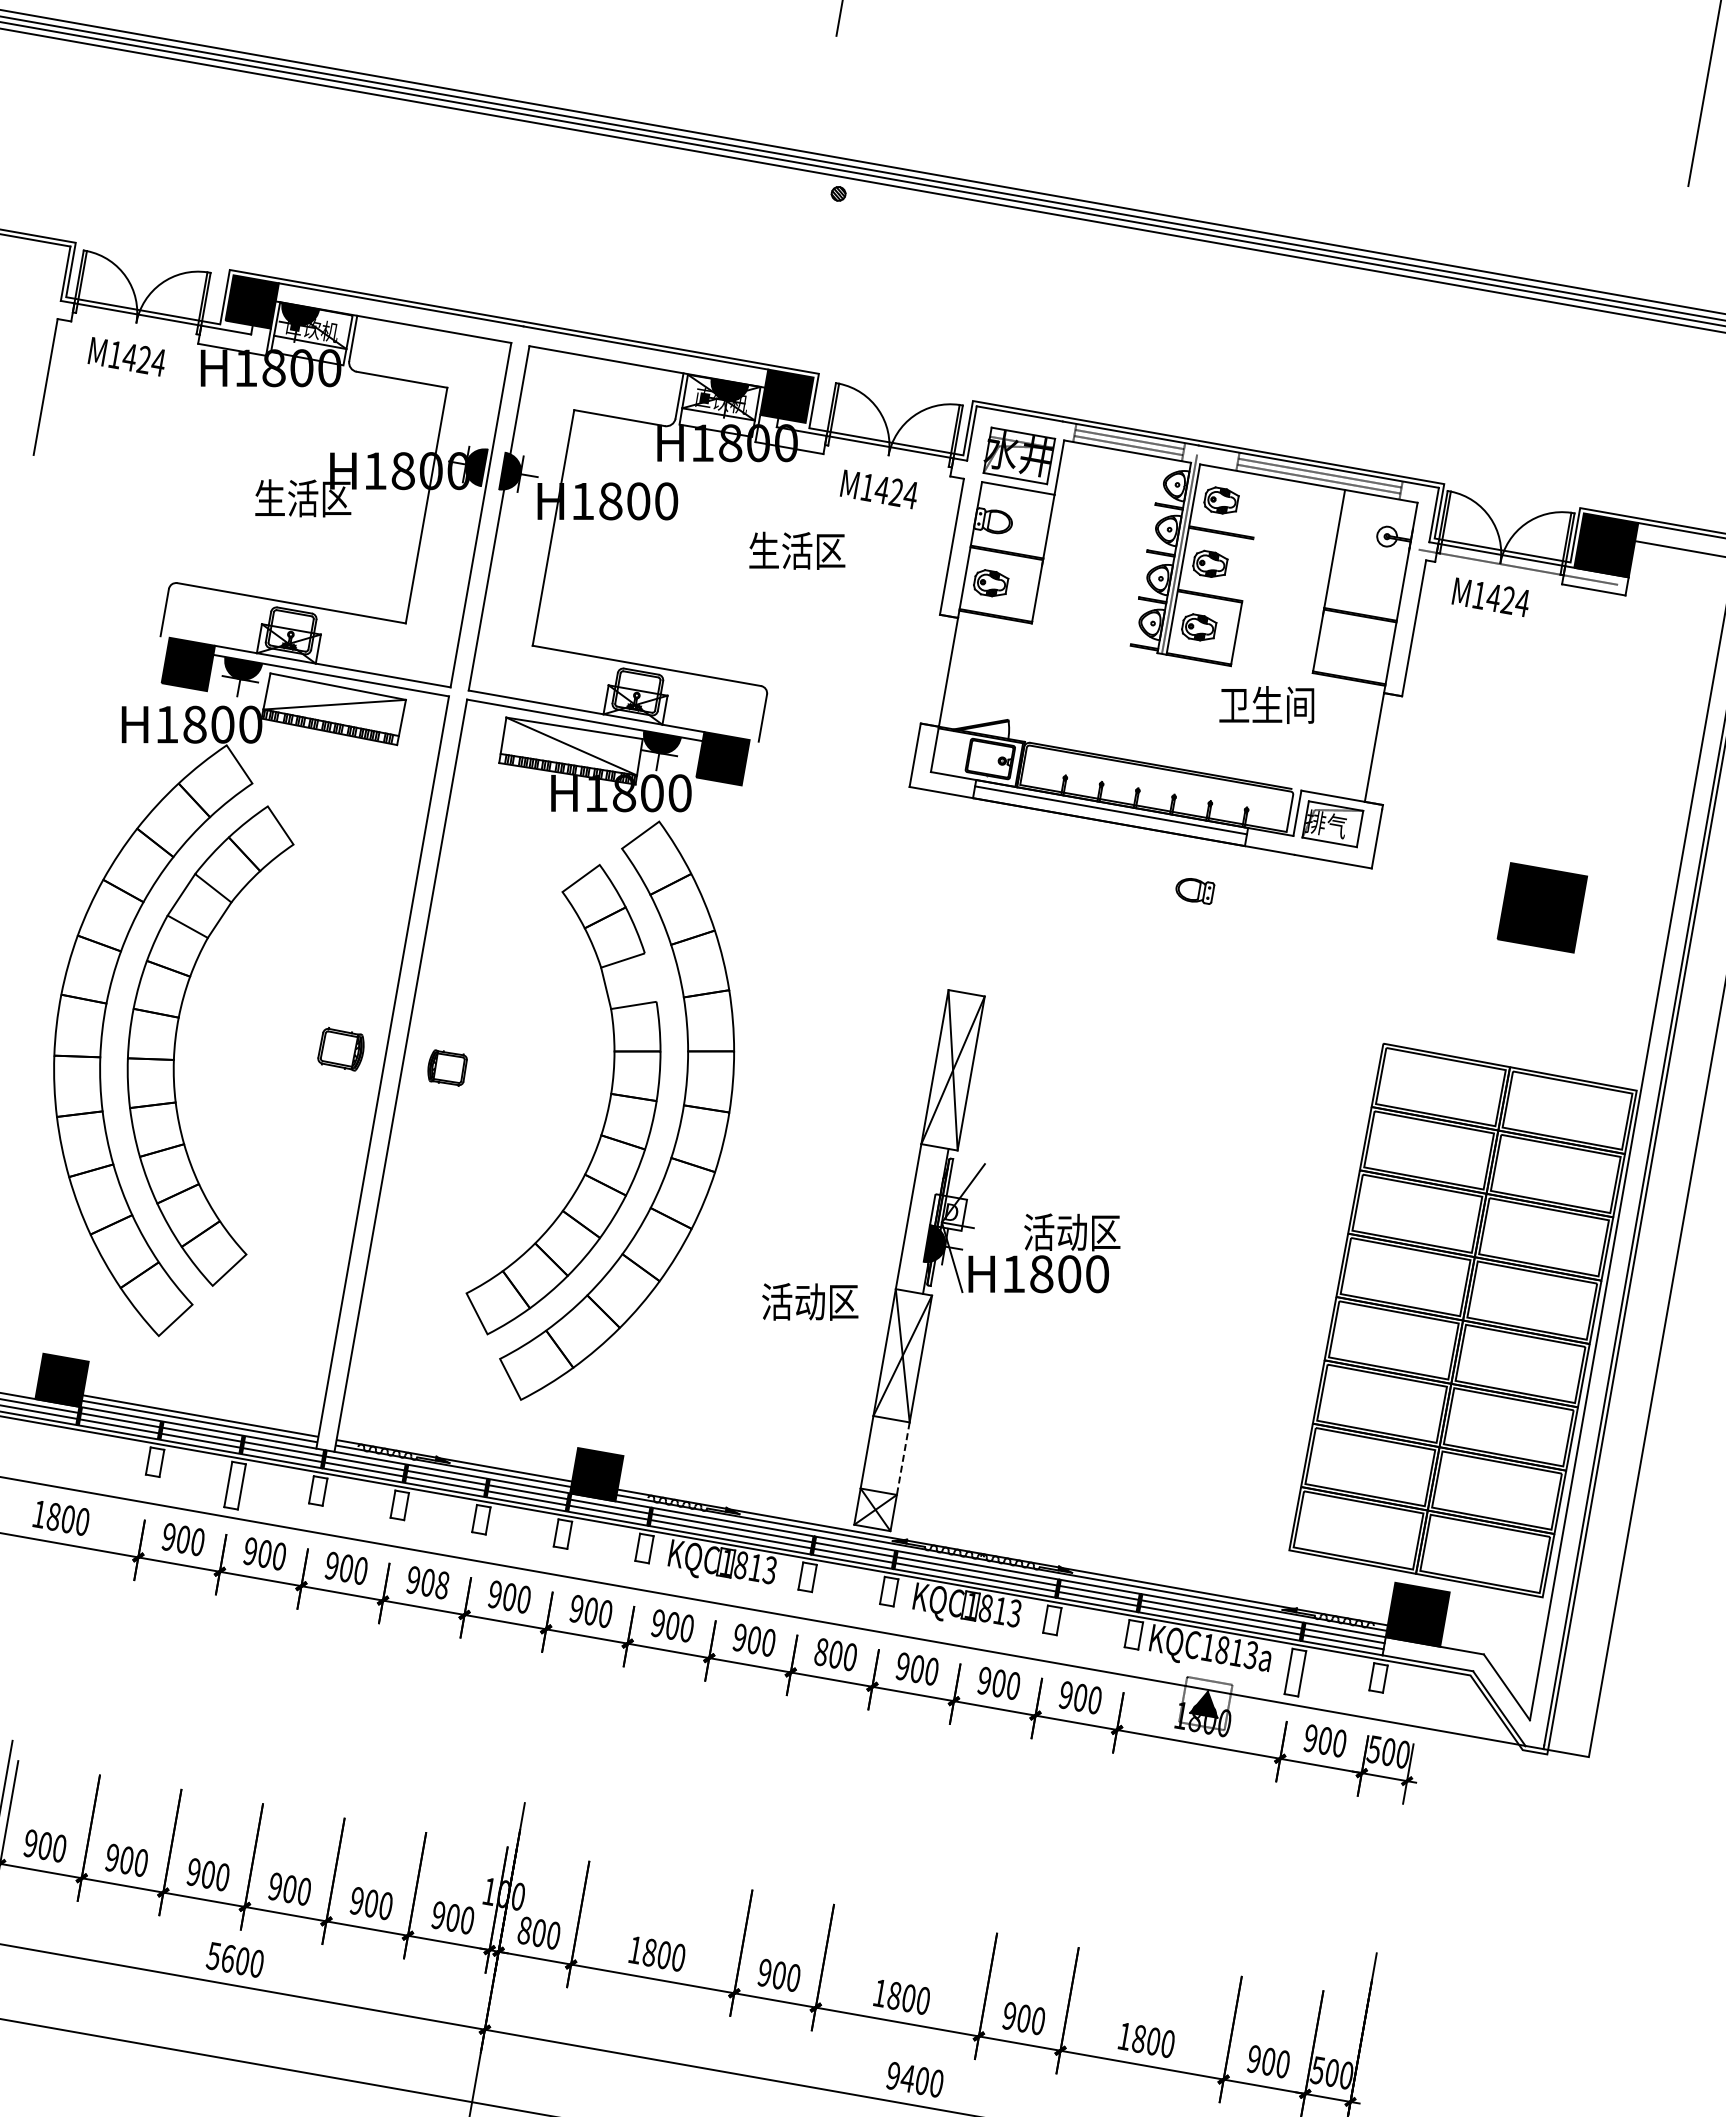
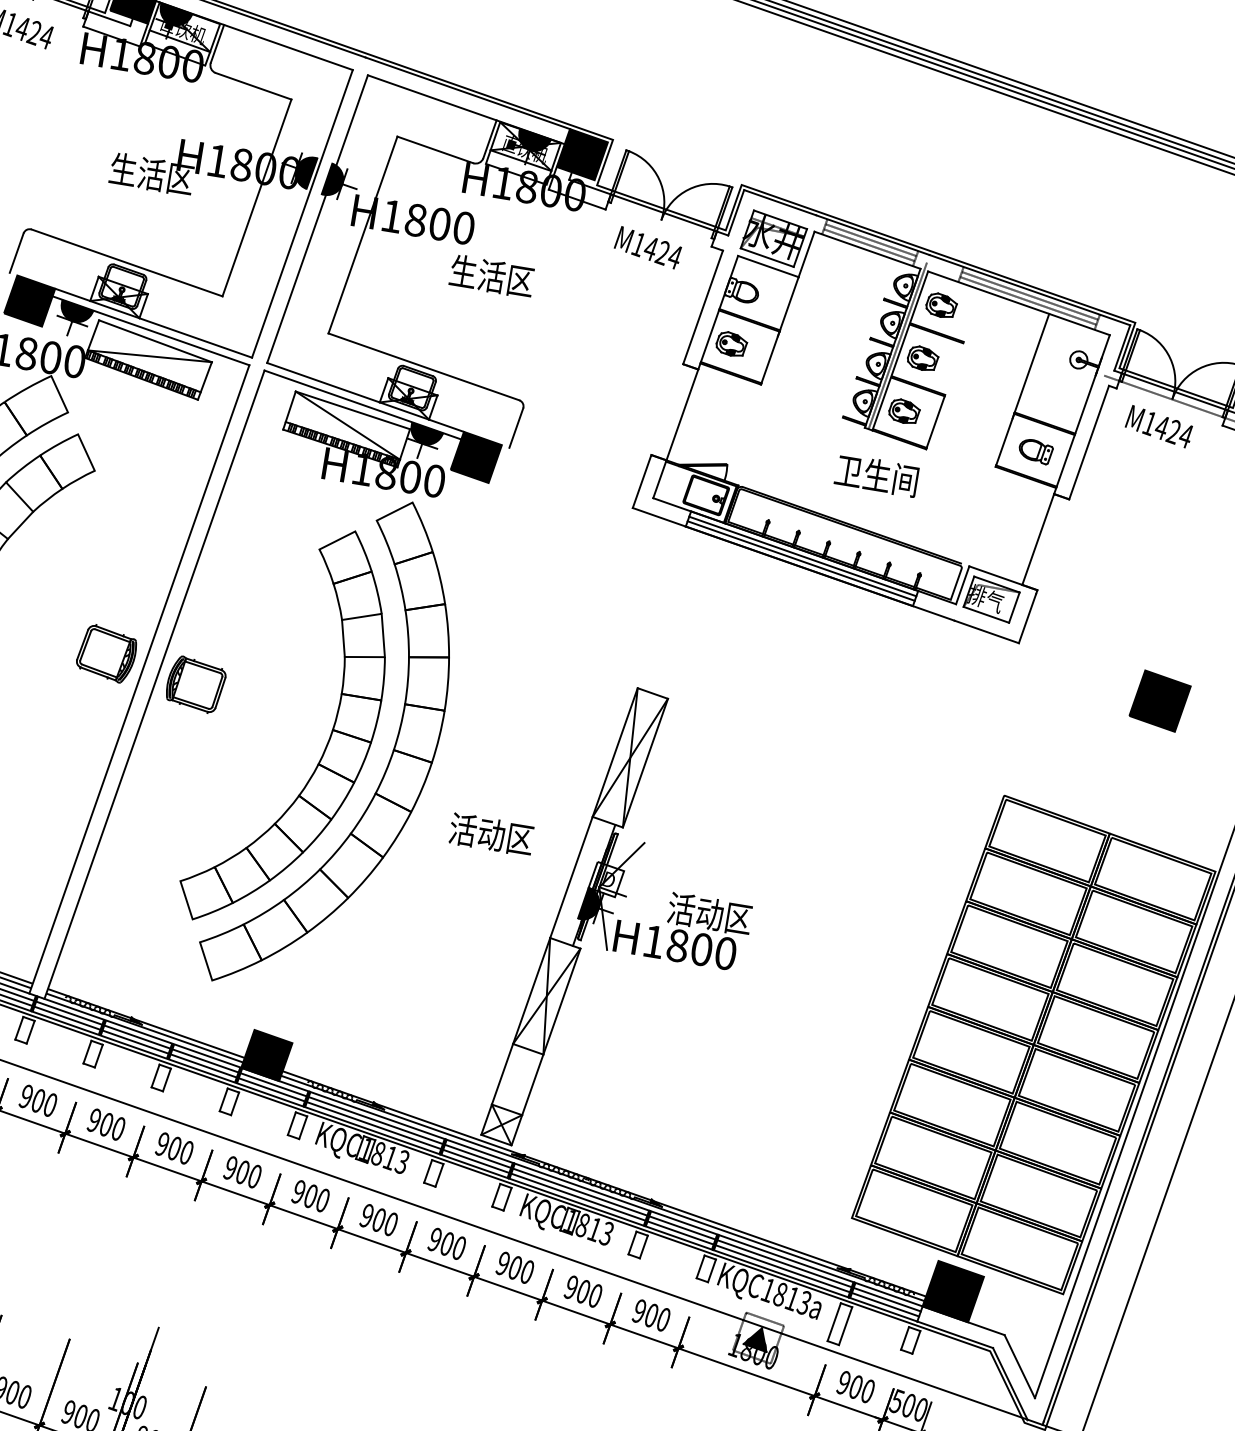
text: (797, 550) -> (492, 276), moved
text: (1266, 704) -> (876, 475), moved
line: (1110, 815) -> (801, 560), added
part: (1195, 891) -> (1035, 451), moved
part: (1542, 907) -> (1160, 700), size x0.71
line: (650, 977) -> (383, 635), added
part: (340, 1048) -> (106, 652), size x1.43
part: (447, 1067) -> (195, 684), size x1.67
text: (810, 1301) -> (491, 834), moved
line: (903, 1458) -> (532, 1084), dashed -> solid
text: (442, 1586) -> (118, 1129), 908 -> 900
text: (821, 1652) -> (435, 1240), 800 -> 900

